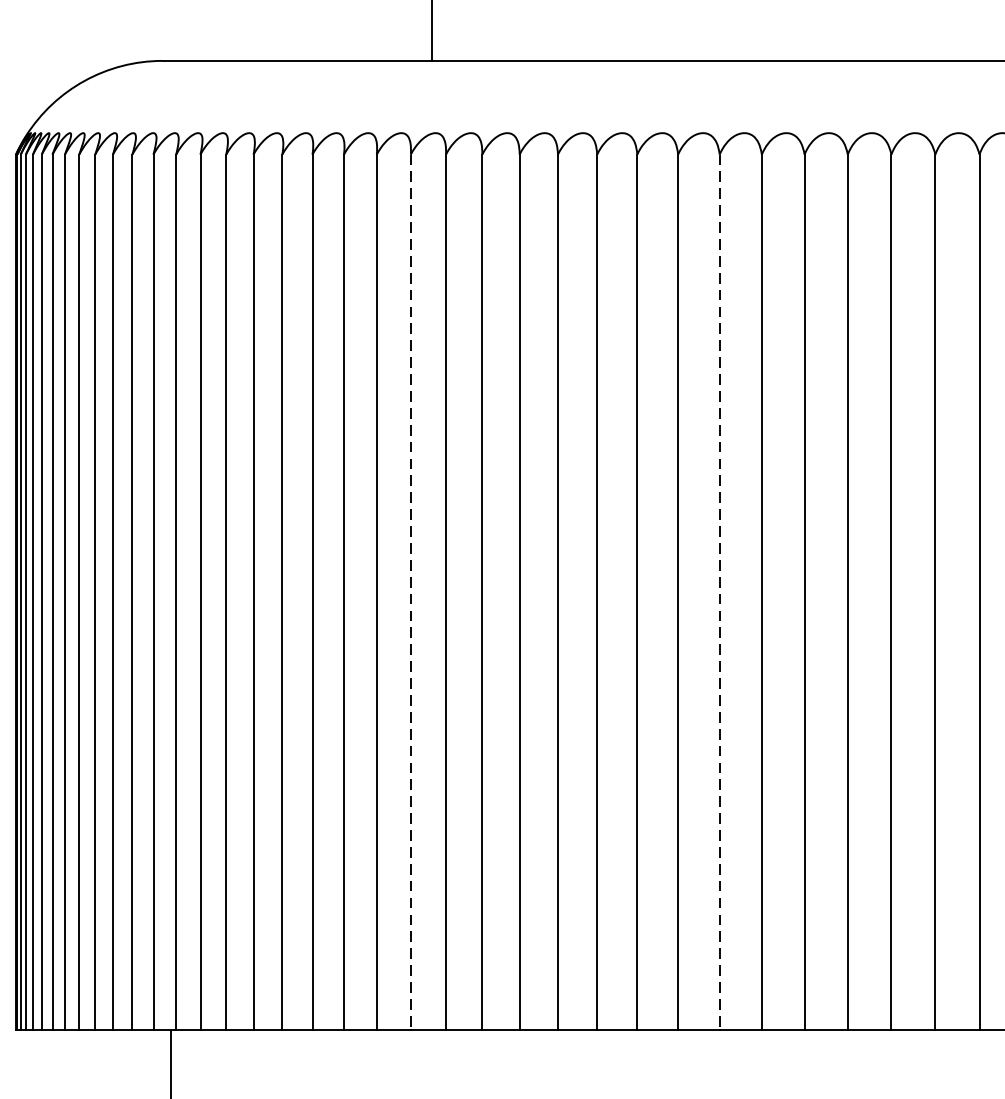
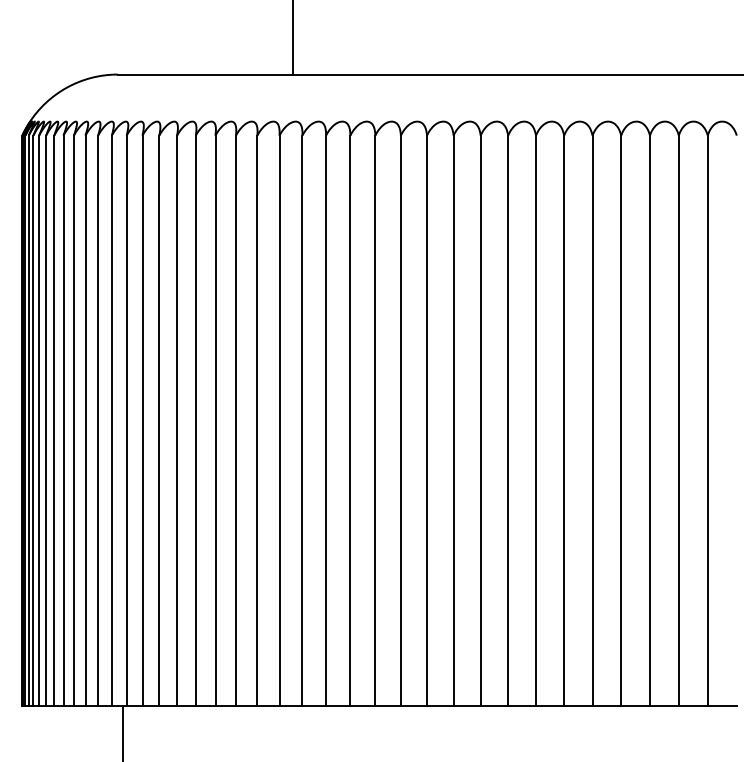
line: (410, 593) -> (279, 421), dashed -> solid
line: (719, 593) -> (480, 421), dashed -> solid

